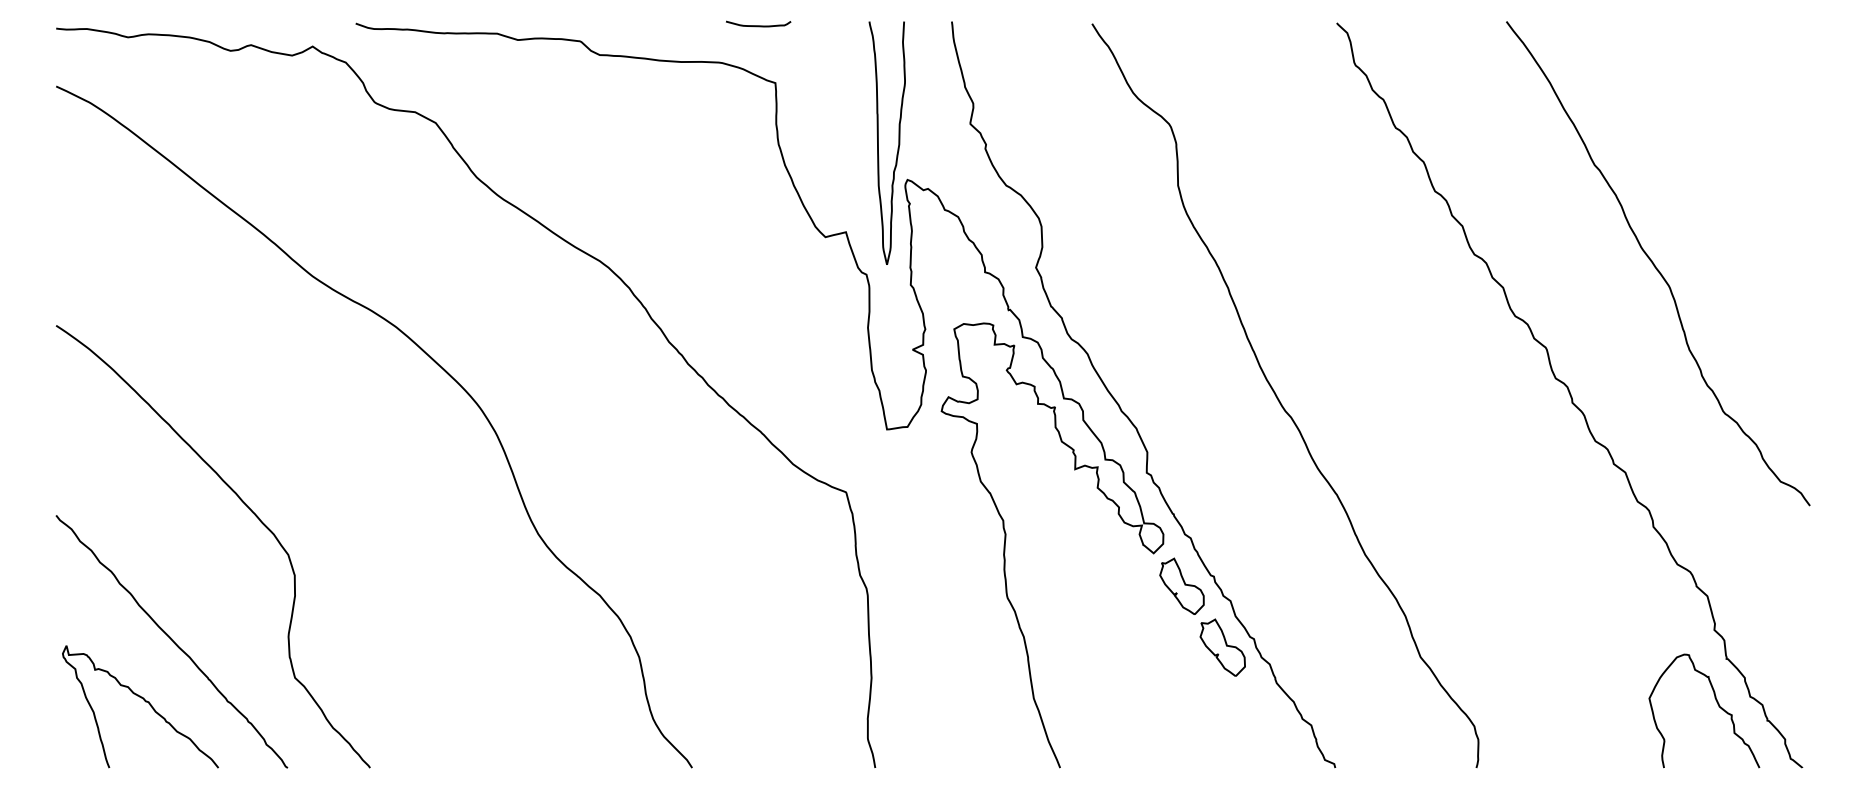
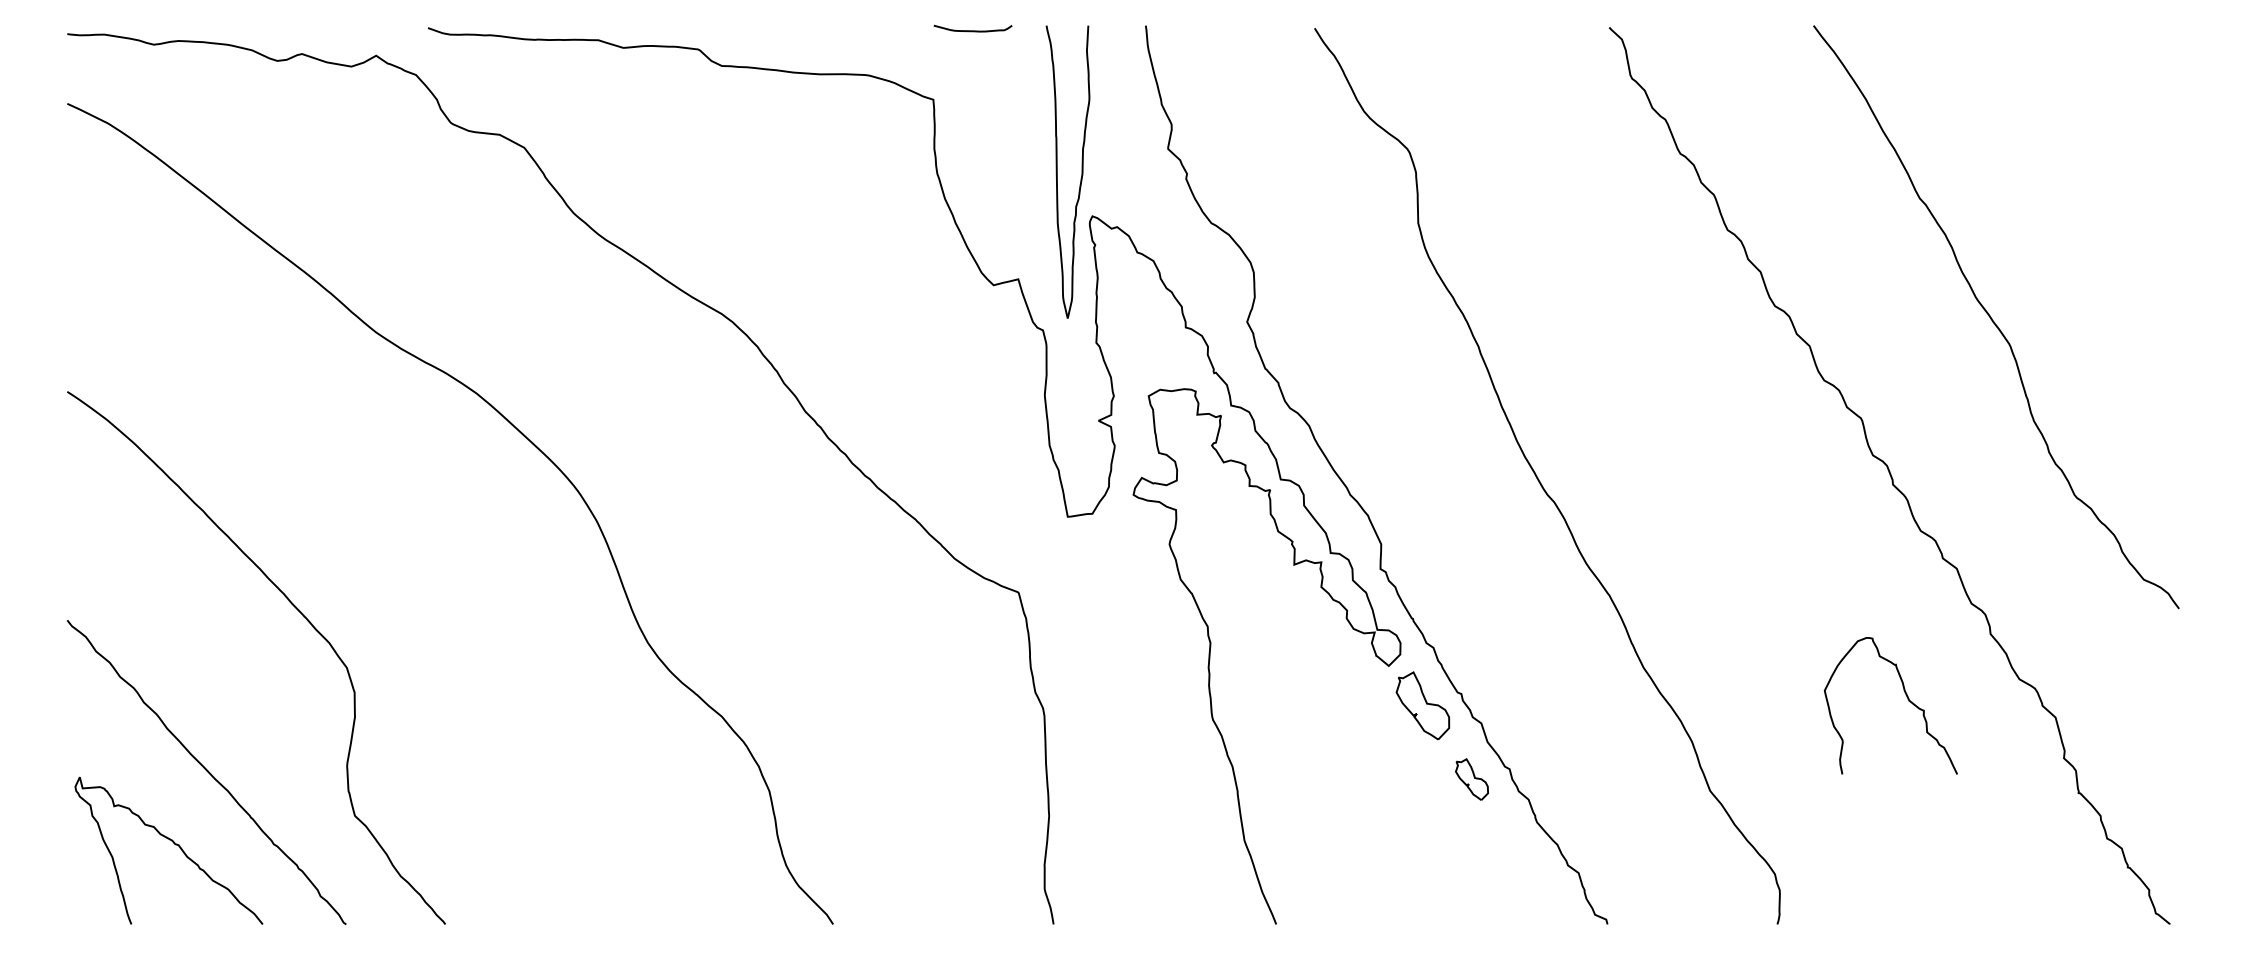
curve: (758, 25) -> (972, 30), moved
part: (1222, 647) -> (1471, 779), size x0.6
curve: (1717, 704) -> (1906, 697), moved

